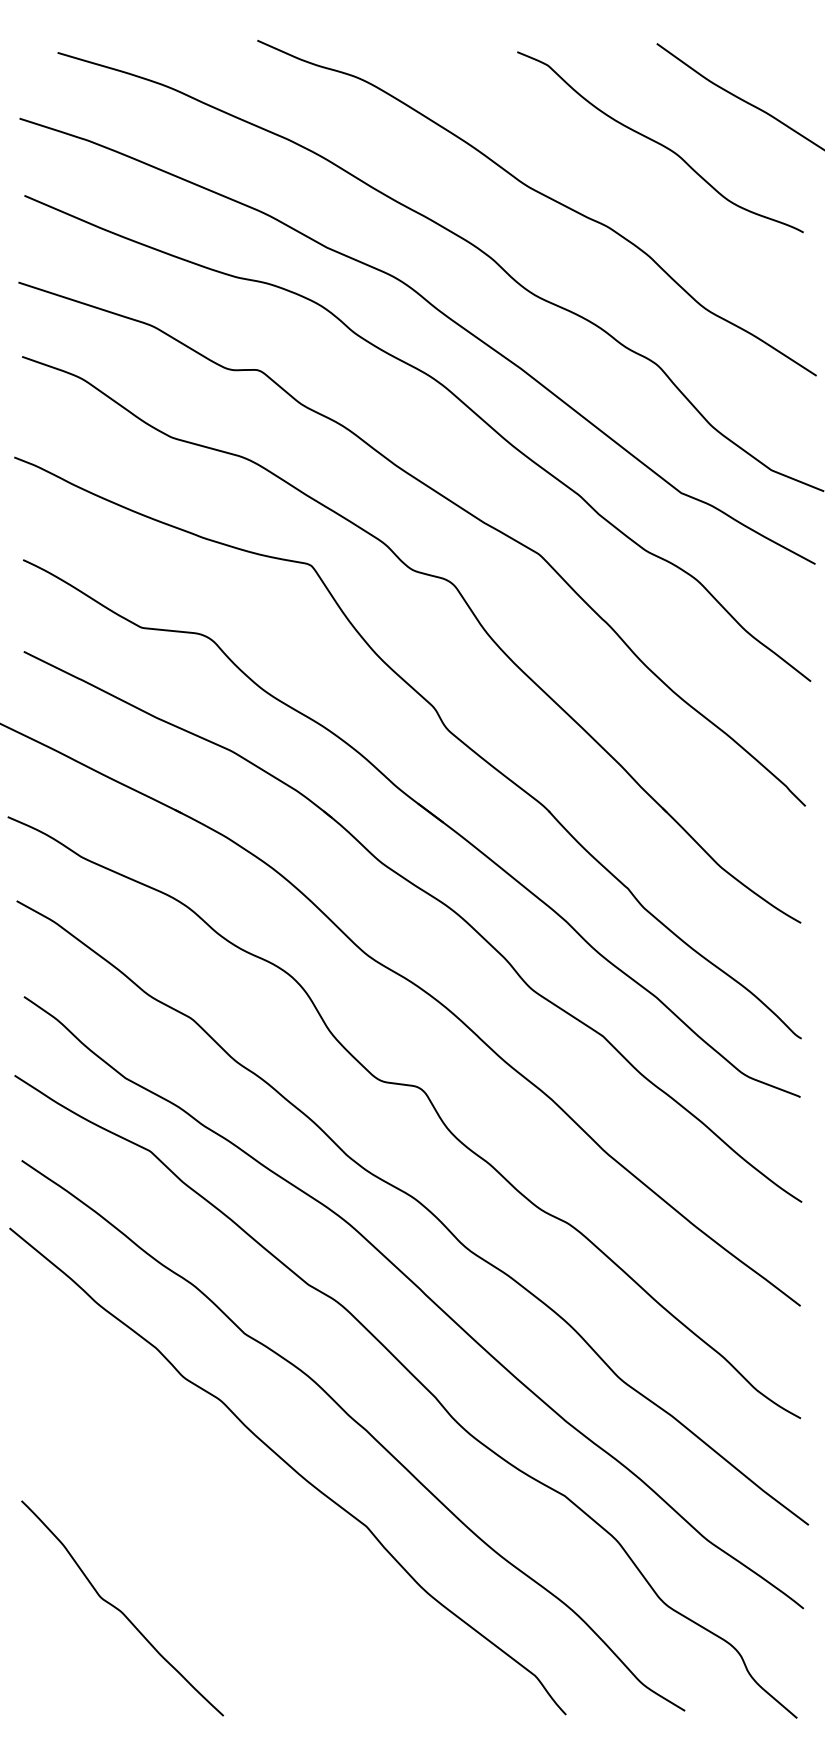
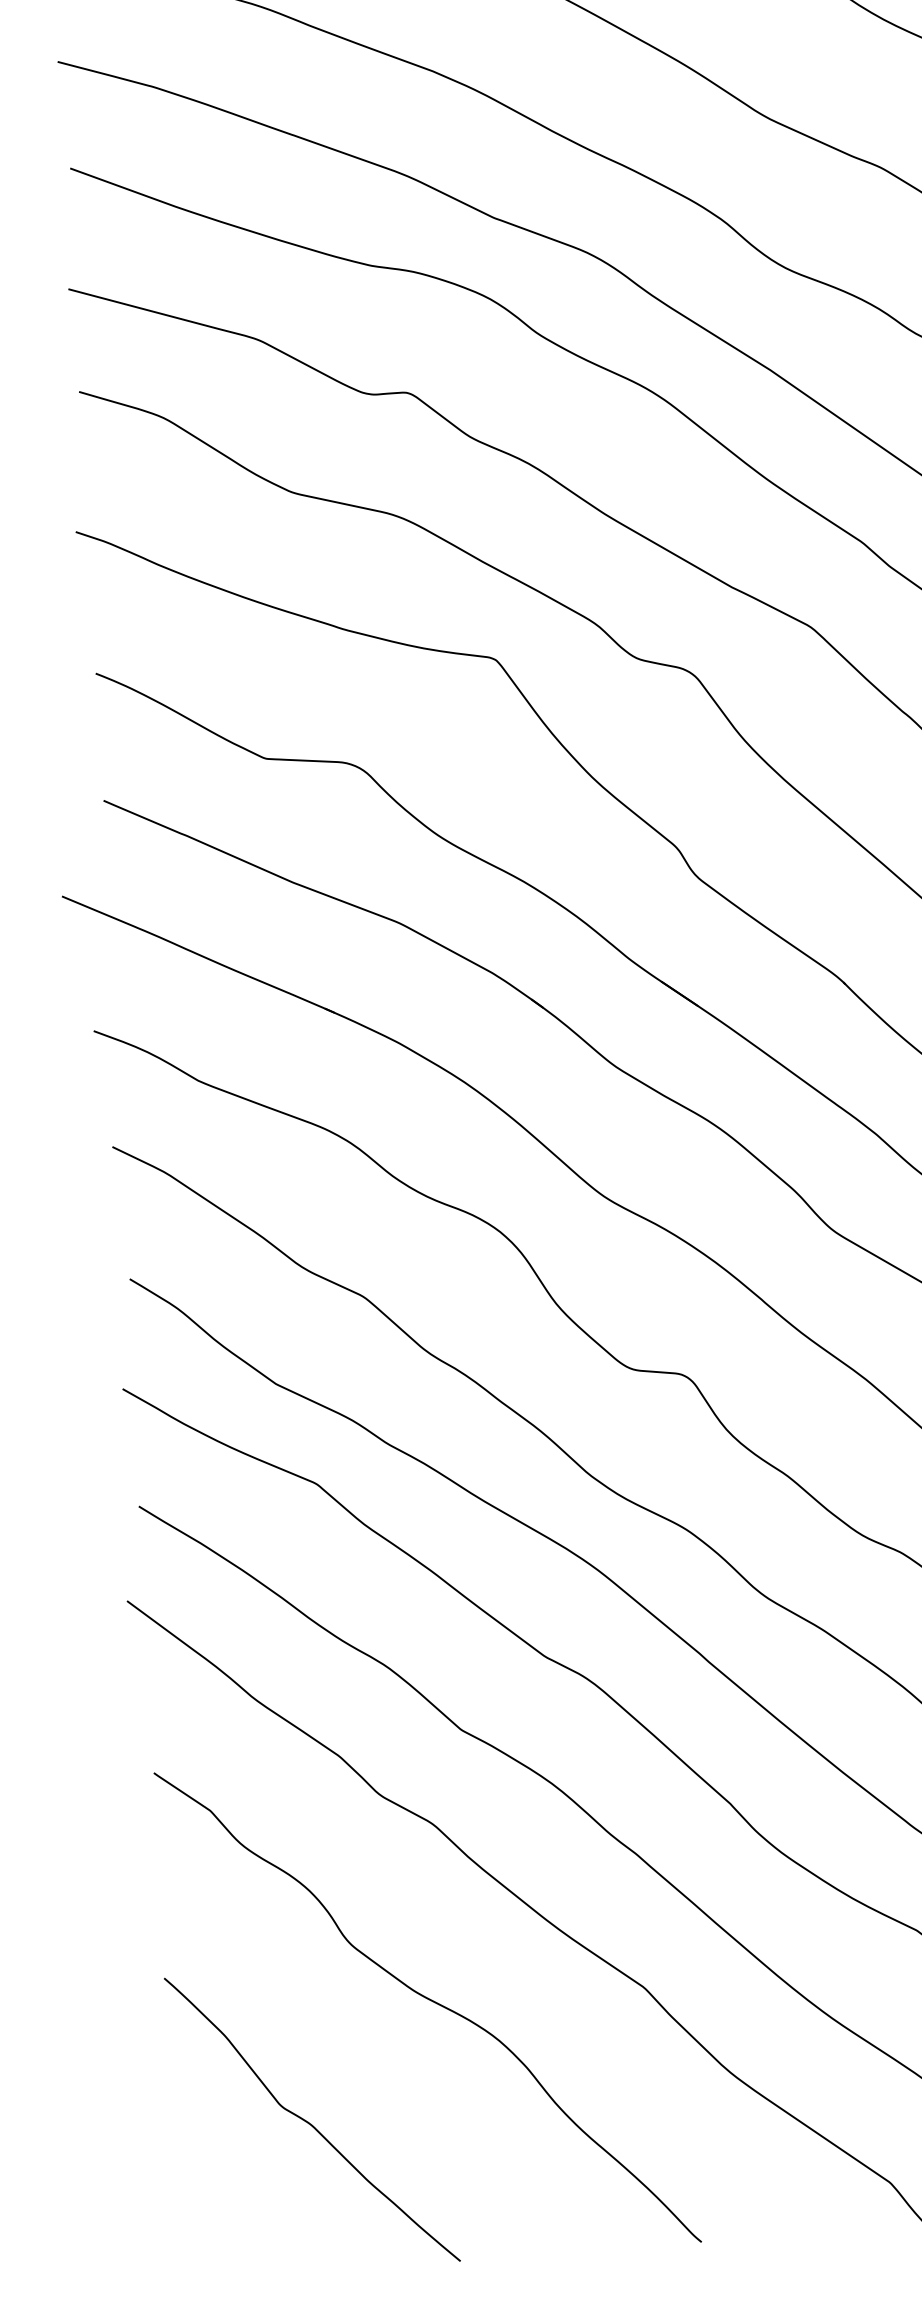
curve: (212, 1528) -> (431, 2002), added

